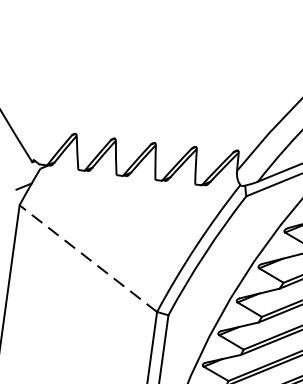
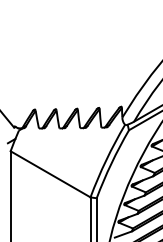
line: (88, 258) -> (50, 174), dashed -> solid

